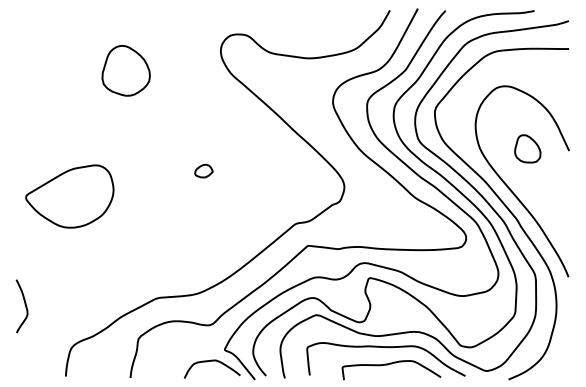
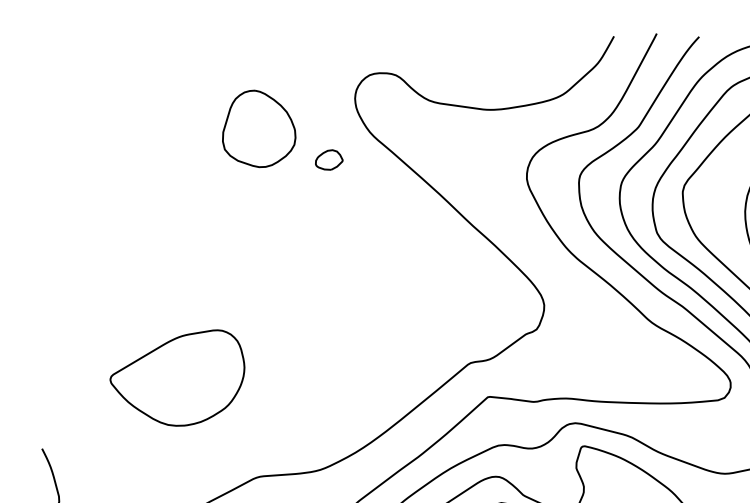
part: (125, 70) -> (258, 128), moved
part: (203, 170) -> (328, 159), moved
part: (69, 196) -> (176, 377), moved

